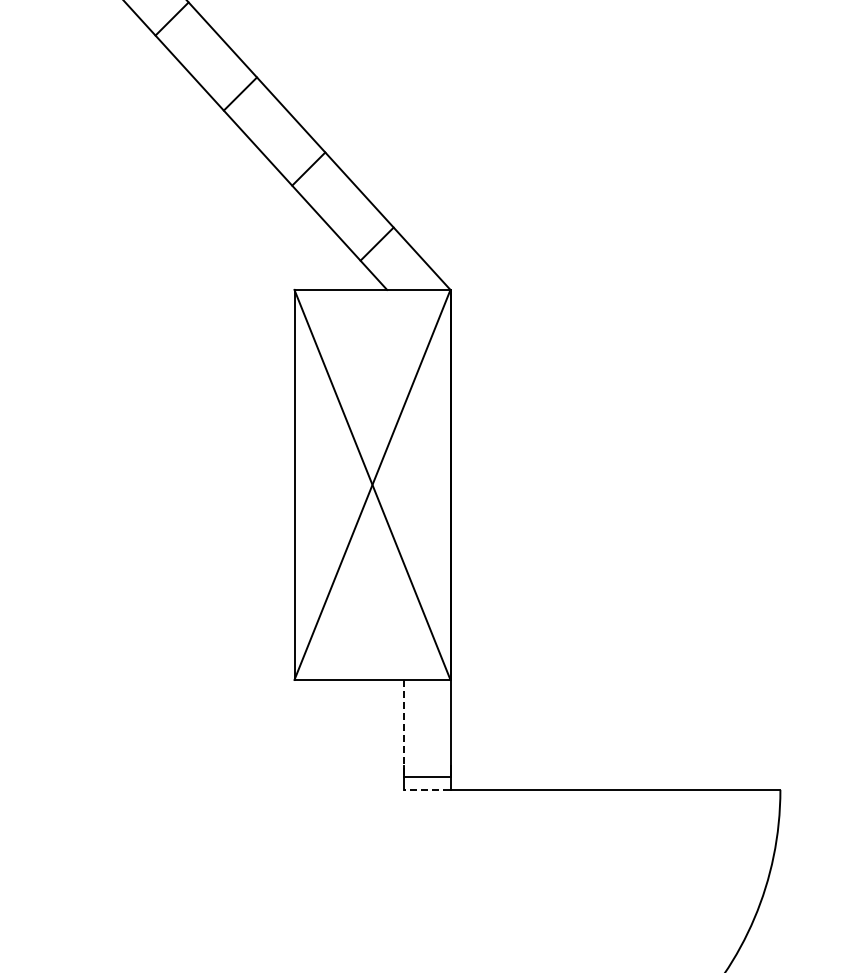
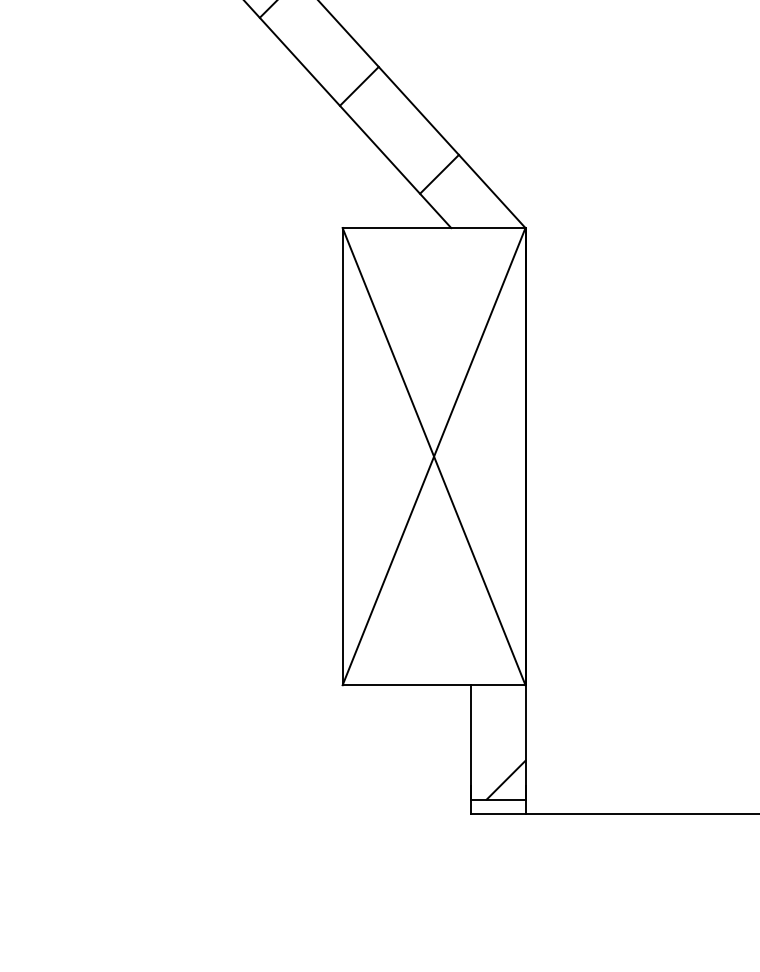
line: (403, 728) -> (470, 742), dashed -> solid
line: (433, 760) -> (505, 779), added
line: (426, 789) -> (497, 813), dashed -> solid

